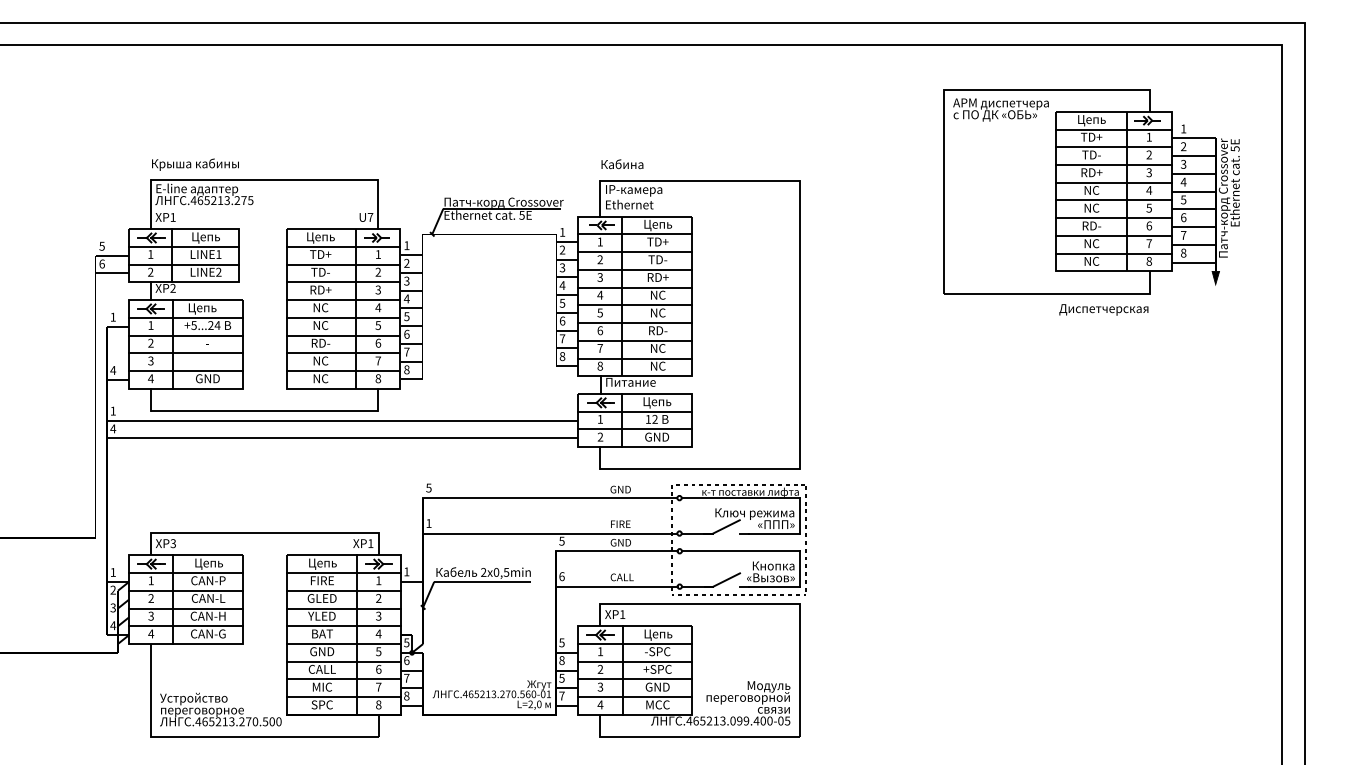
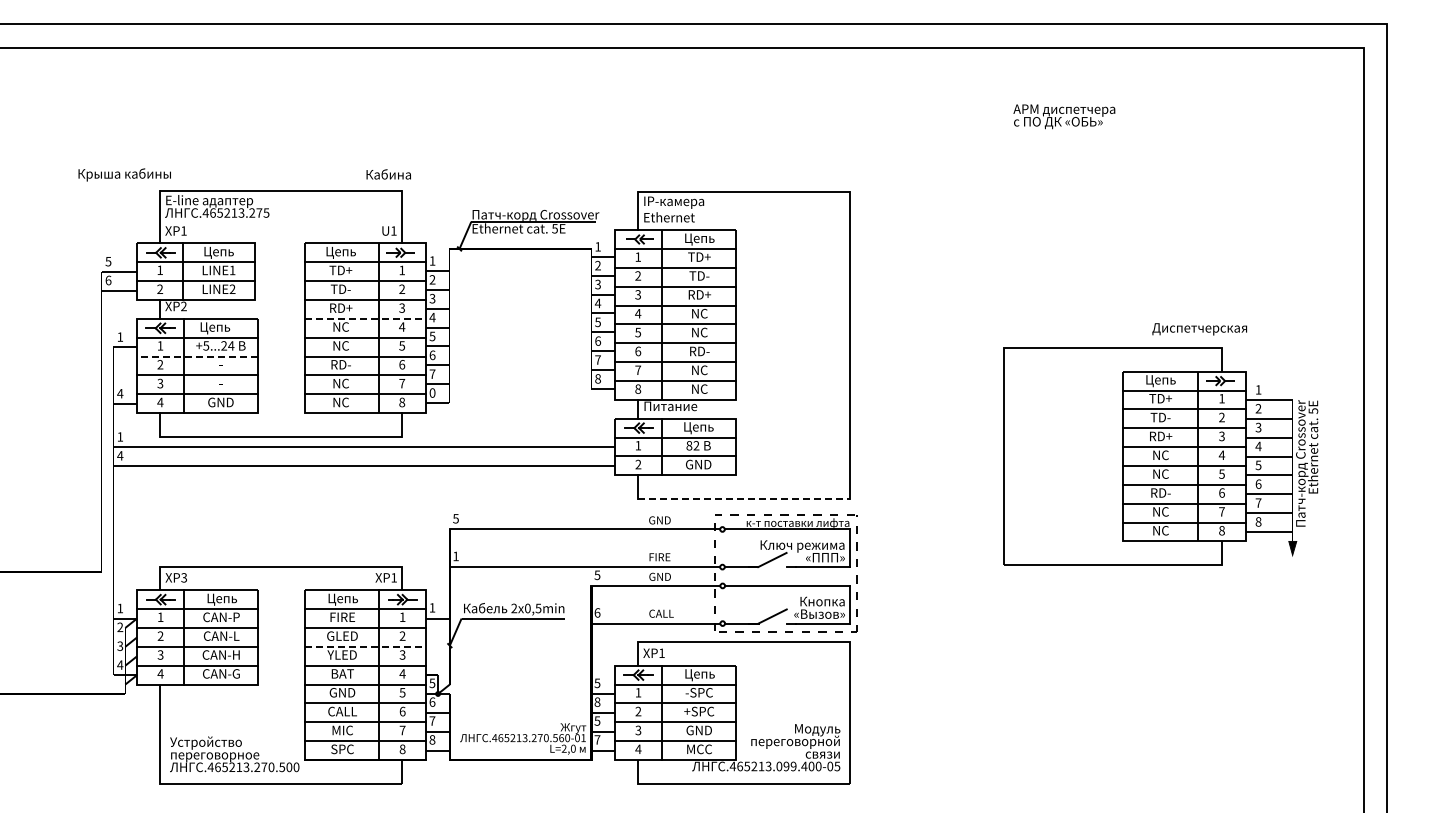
text: (195, 164) -> (124, 174), moved
text: (622, 164) -> (388, 174), moved
part: (1091, 191) -> (1160, 456), moved
text: (370, 216) -> (393, 230), U7 -> U1
line: (343, 299) -> (365, 318), solid -> dashed
text: (1103, 310) -> (1199, 329), moved
line: (184, 335) -> (196, 356), solid -> dashed
text: (406, 370) -> (432, 393), 8 -> 0
text: (648, 419) -> (689, 445), 12 -> 82
line: (700, 469) -> (744, 498), solid -> dashed
line: (344, 608) -> (366, 646), solid -> dashed

